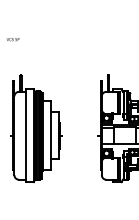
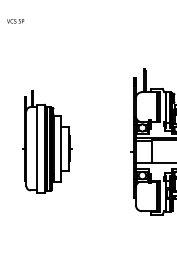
part: (36, 128) -> (47, 141), size x0.7

